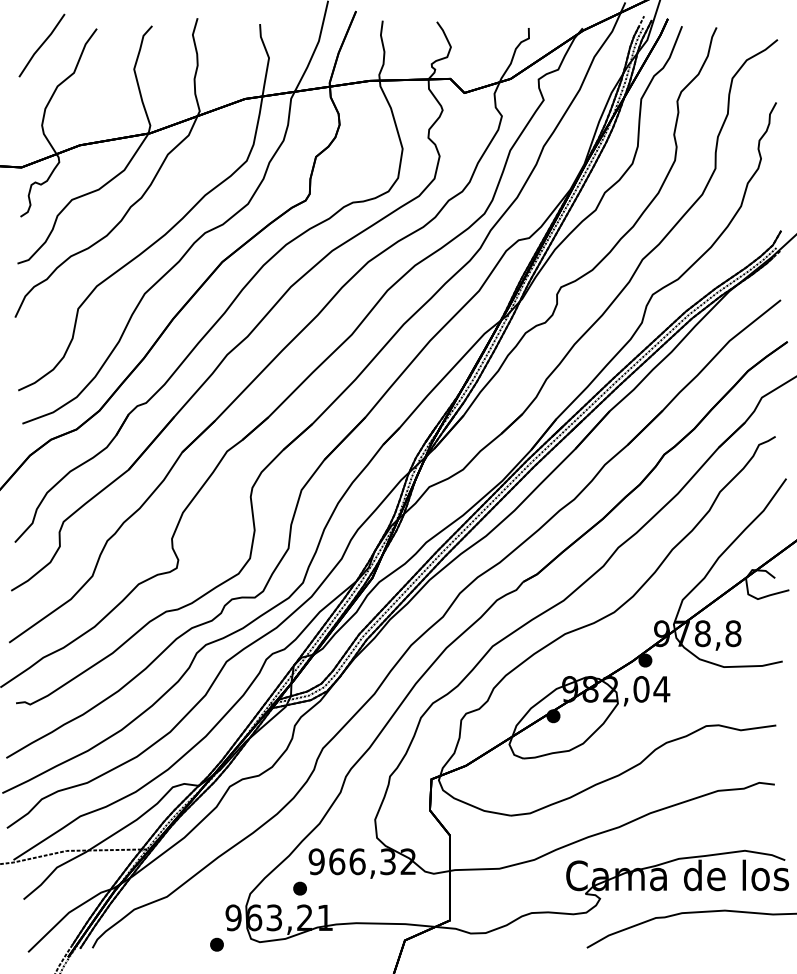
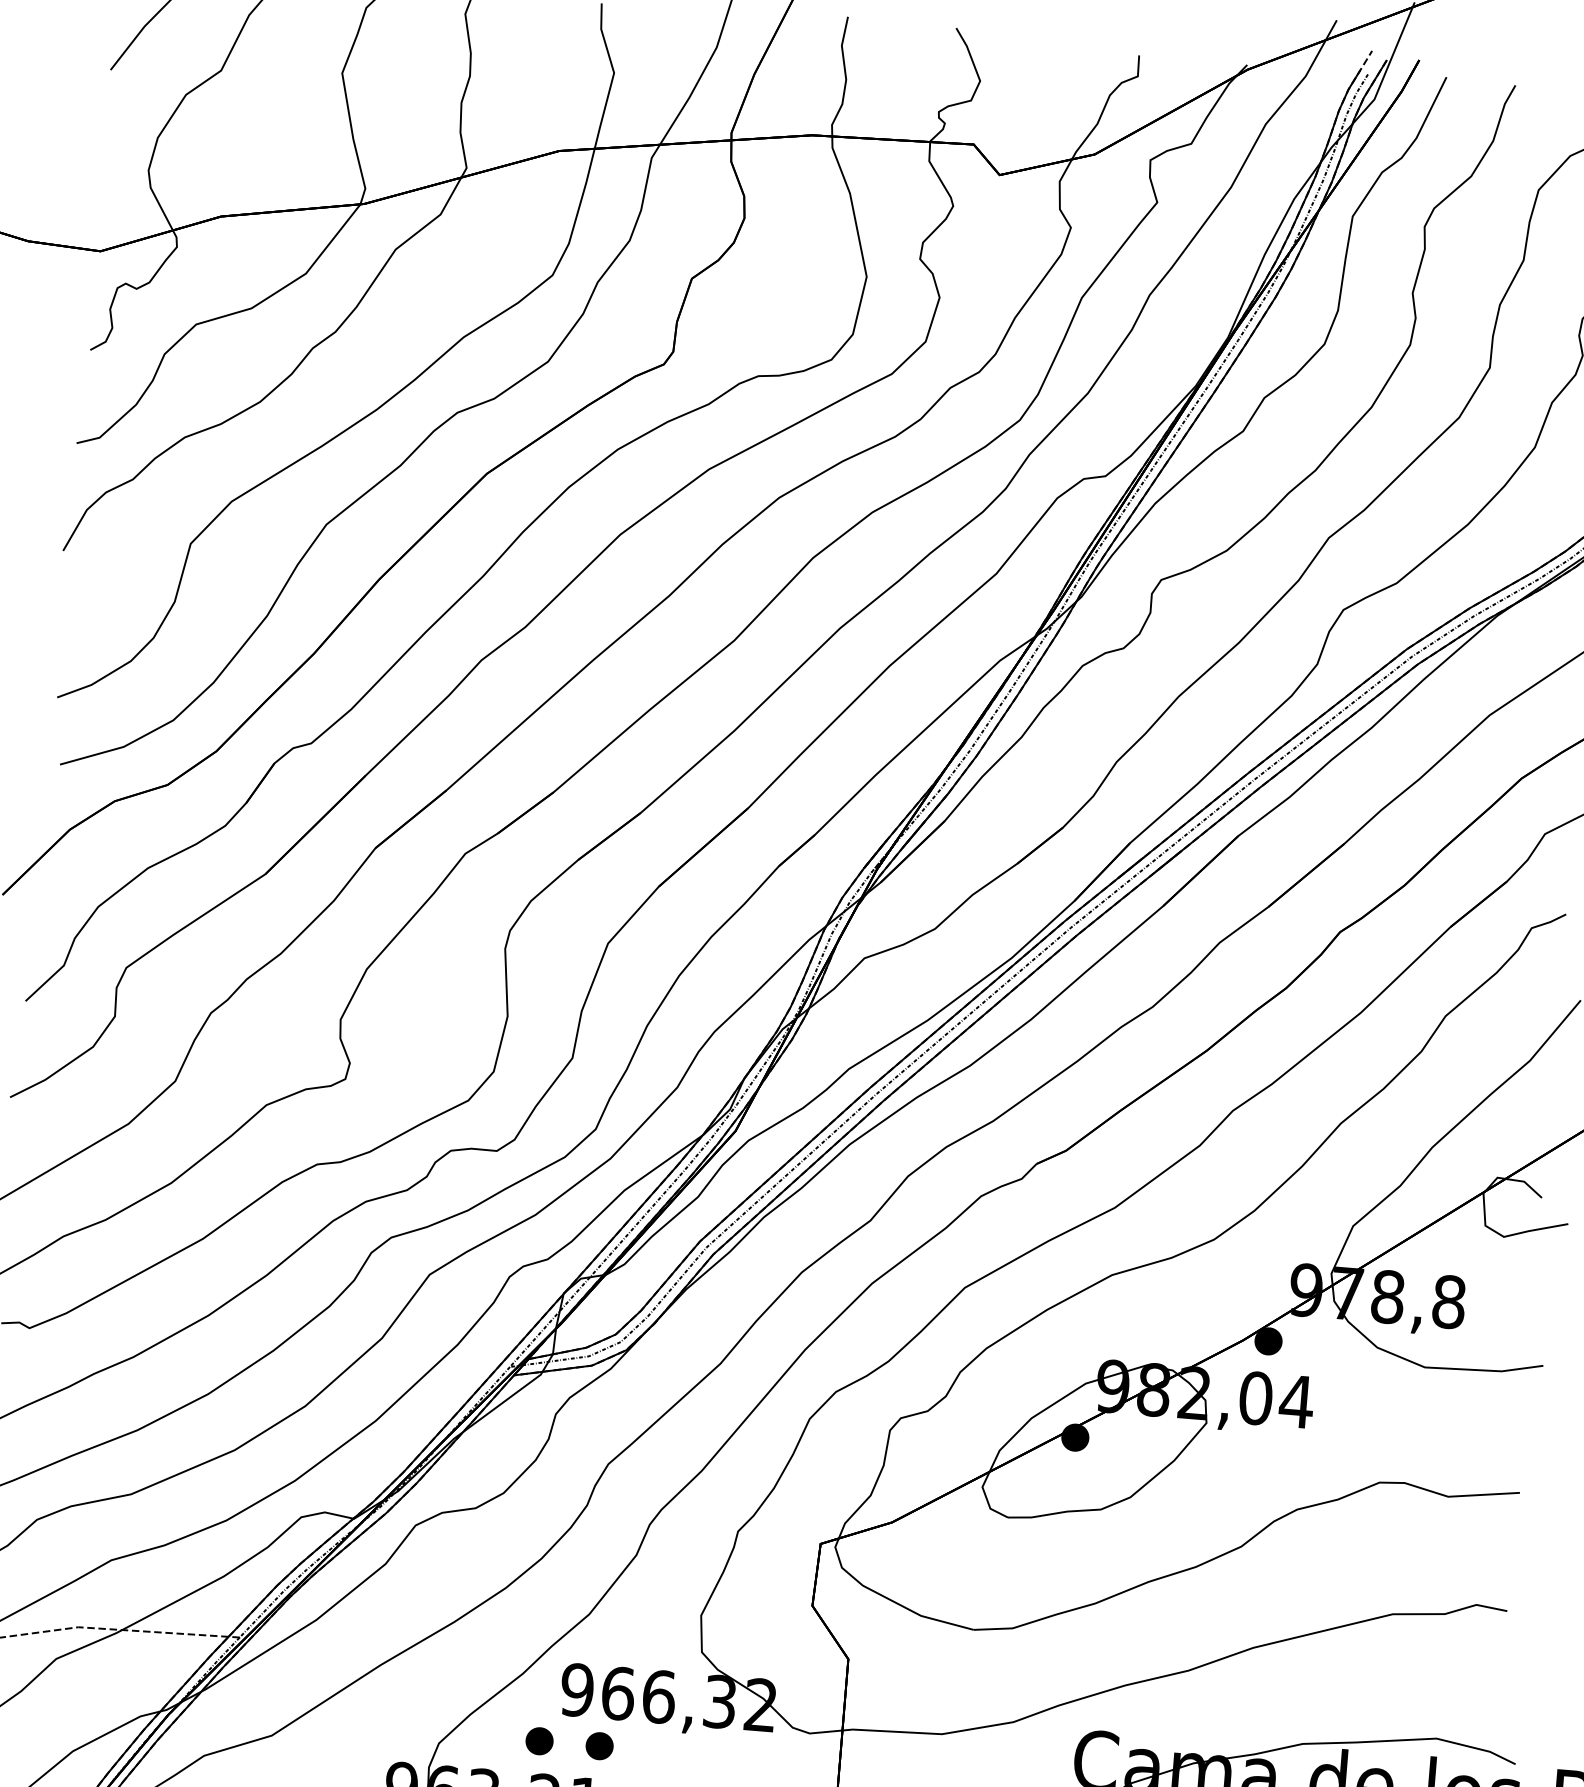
part: (329, 888) -> (598, 1745), added

